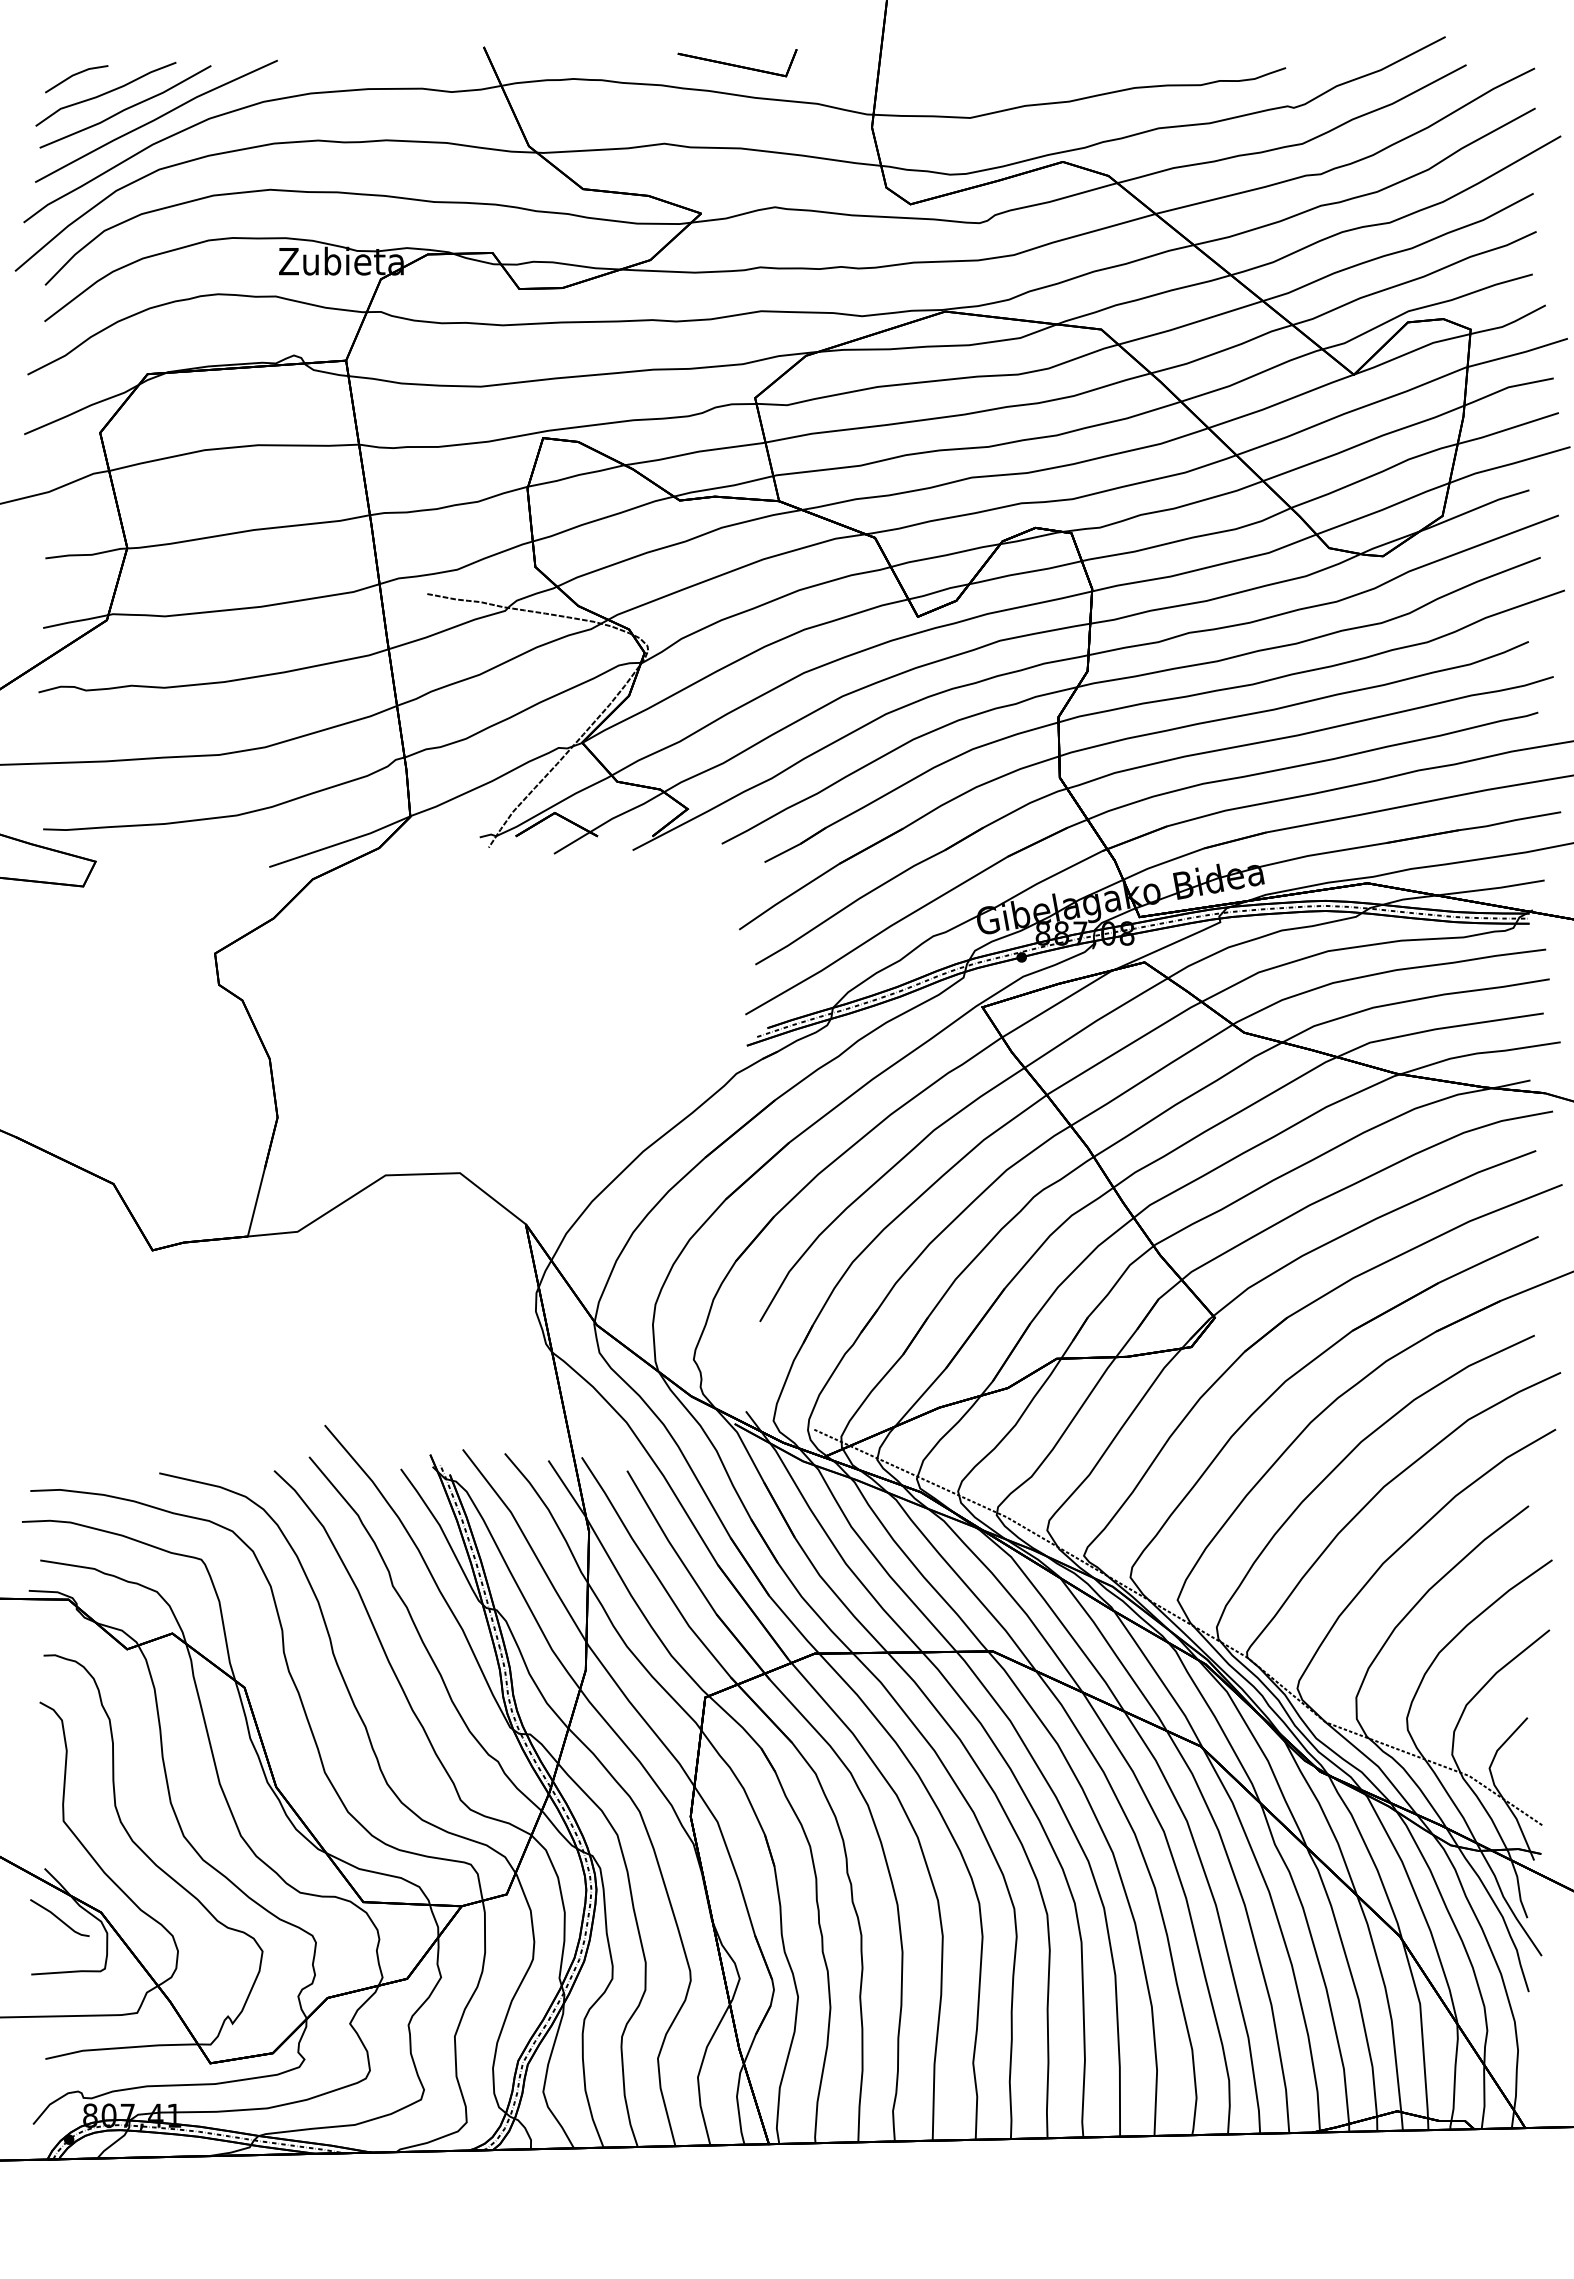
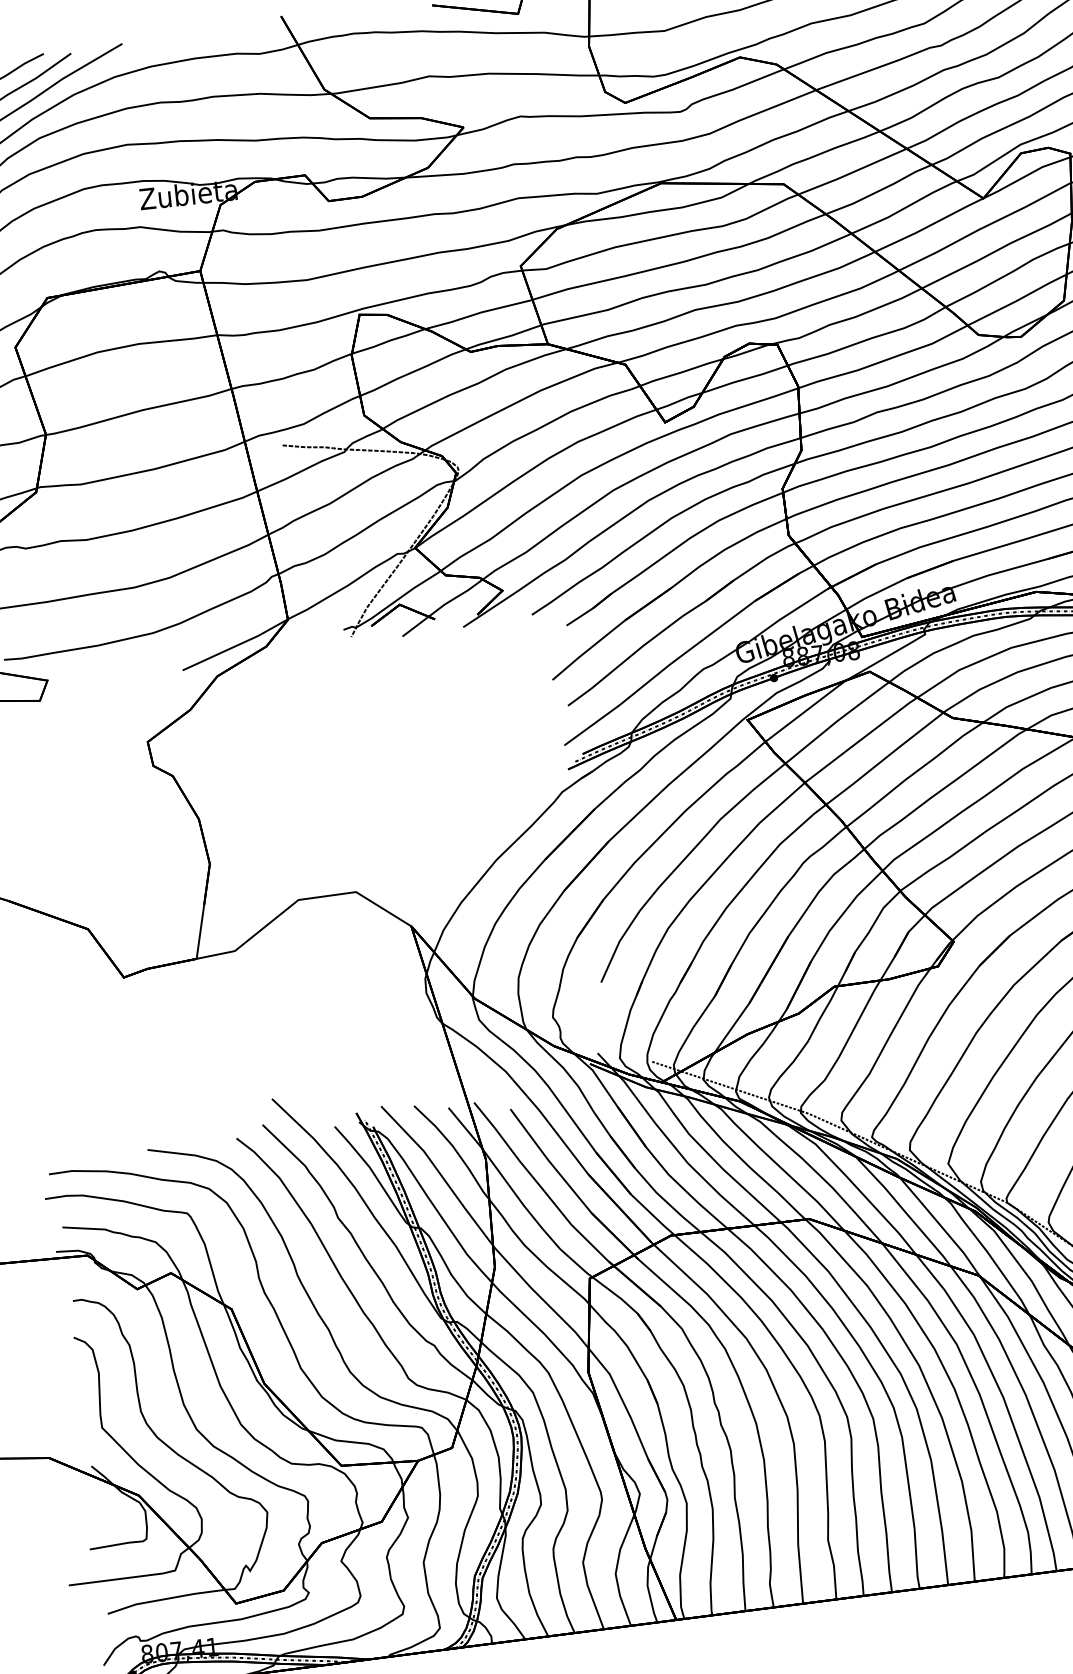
line: (58, 1917) -> (106, 1502), removed

